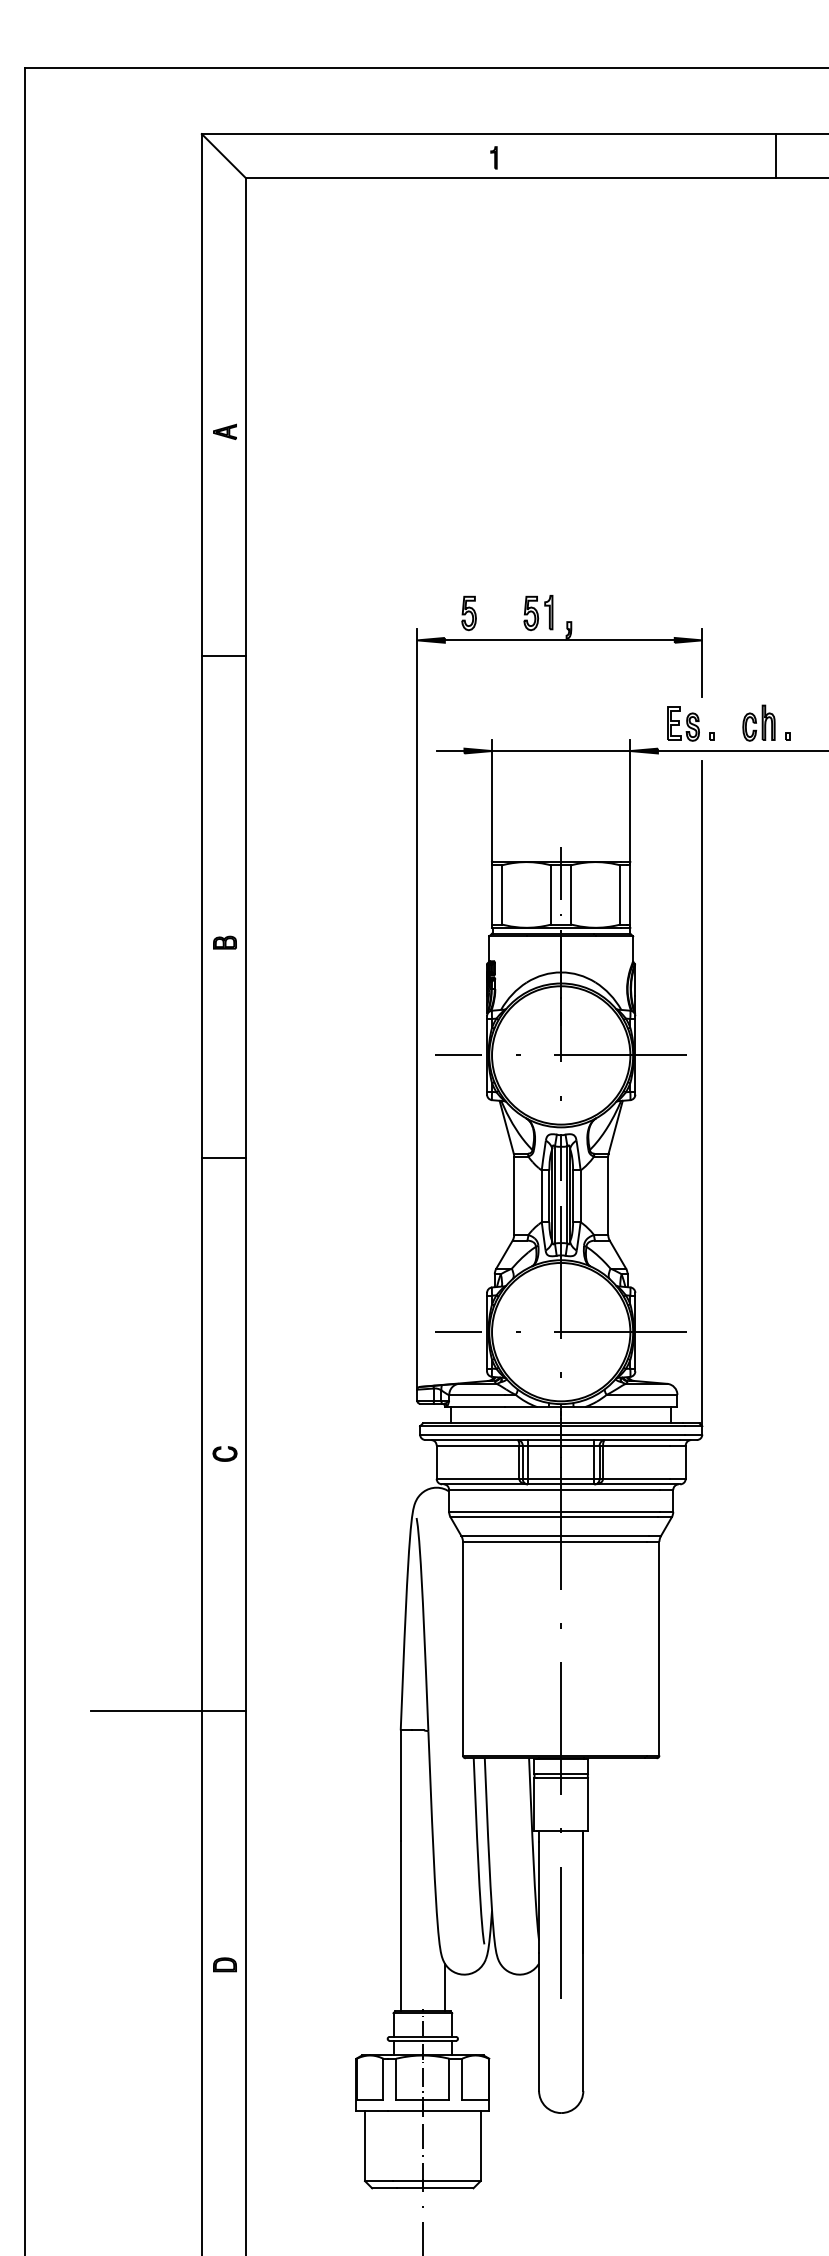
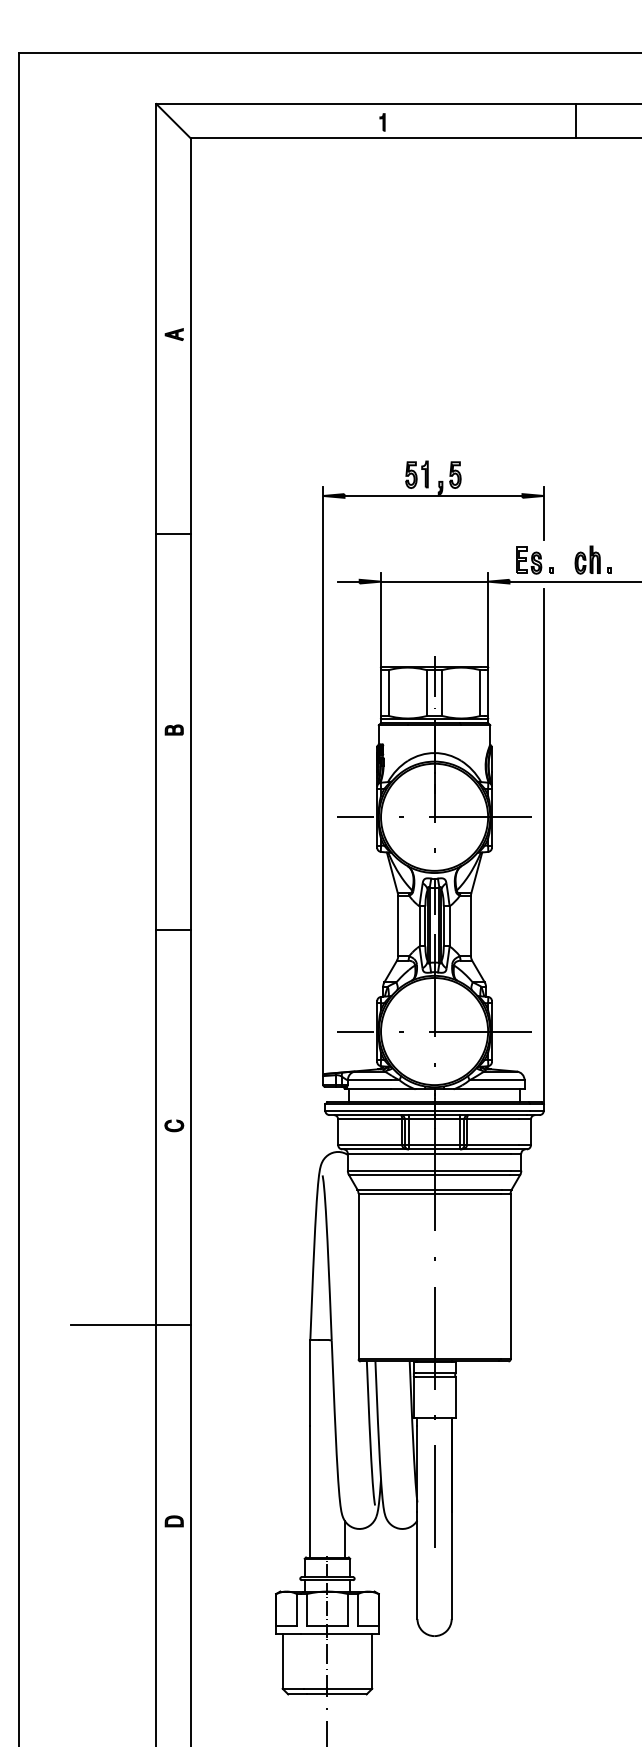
line: (776, 156) -> (576, 121), moved
part: (468, 613) -> (454, 475), moved
line: (223, 656) -> (173, 534), moved
line: (223, 1158) -> (173, 929), moved

